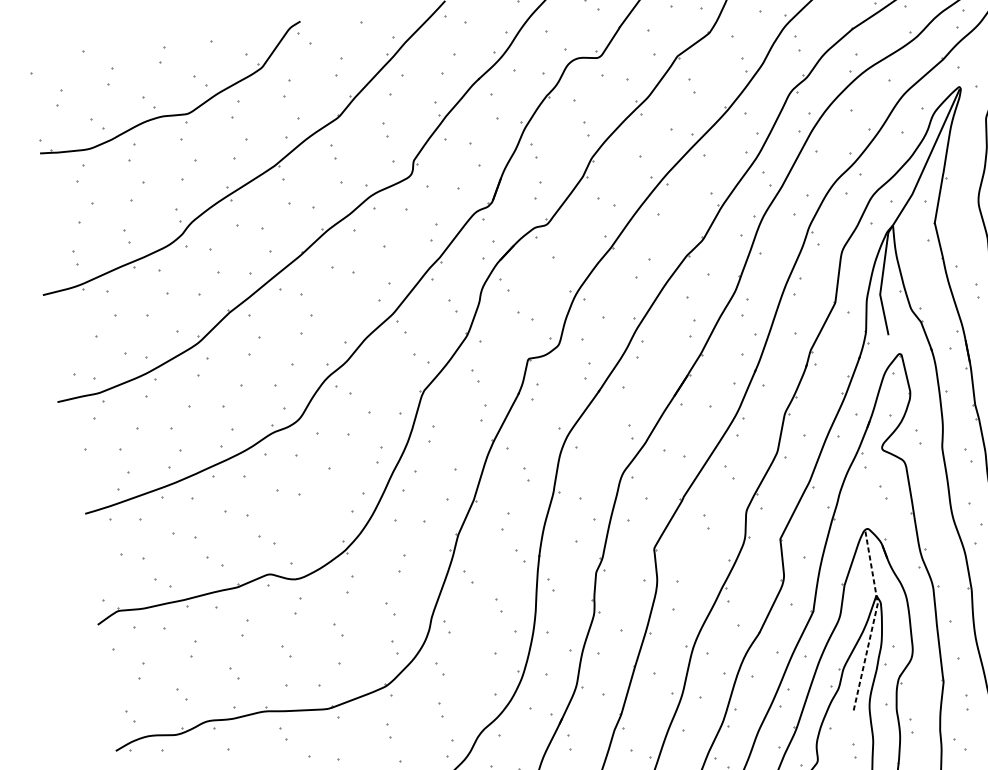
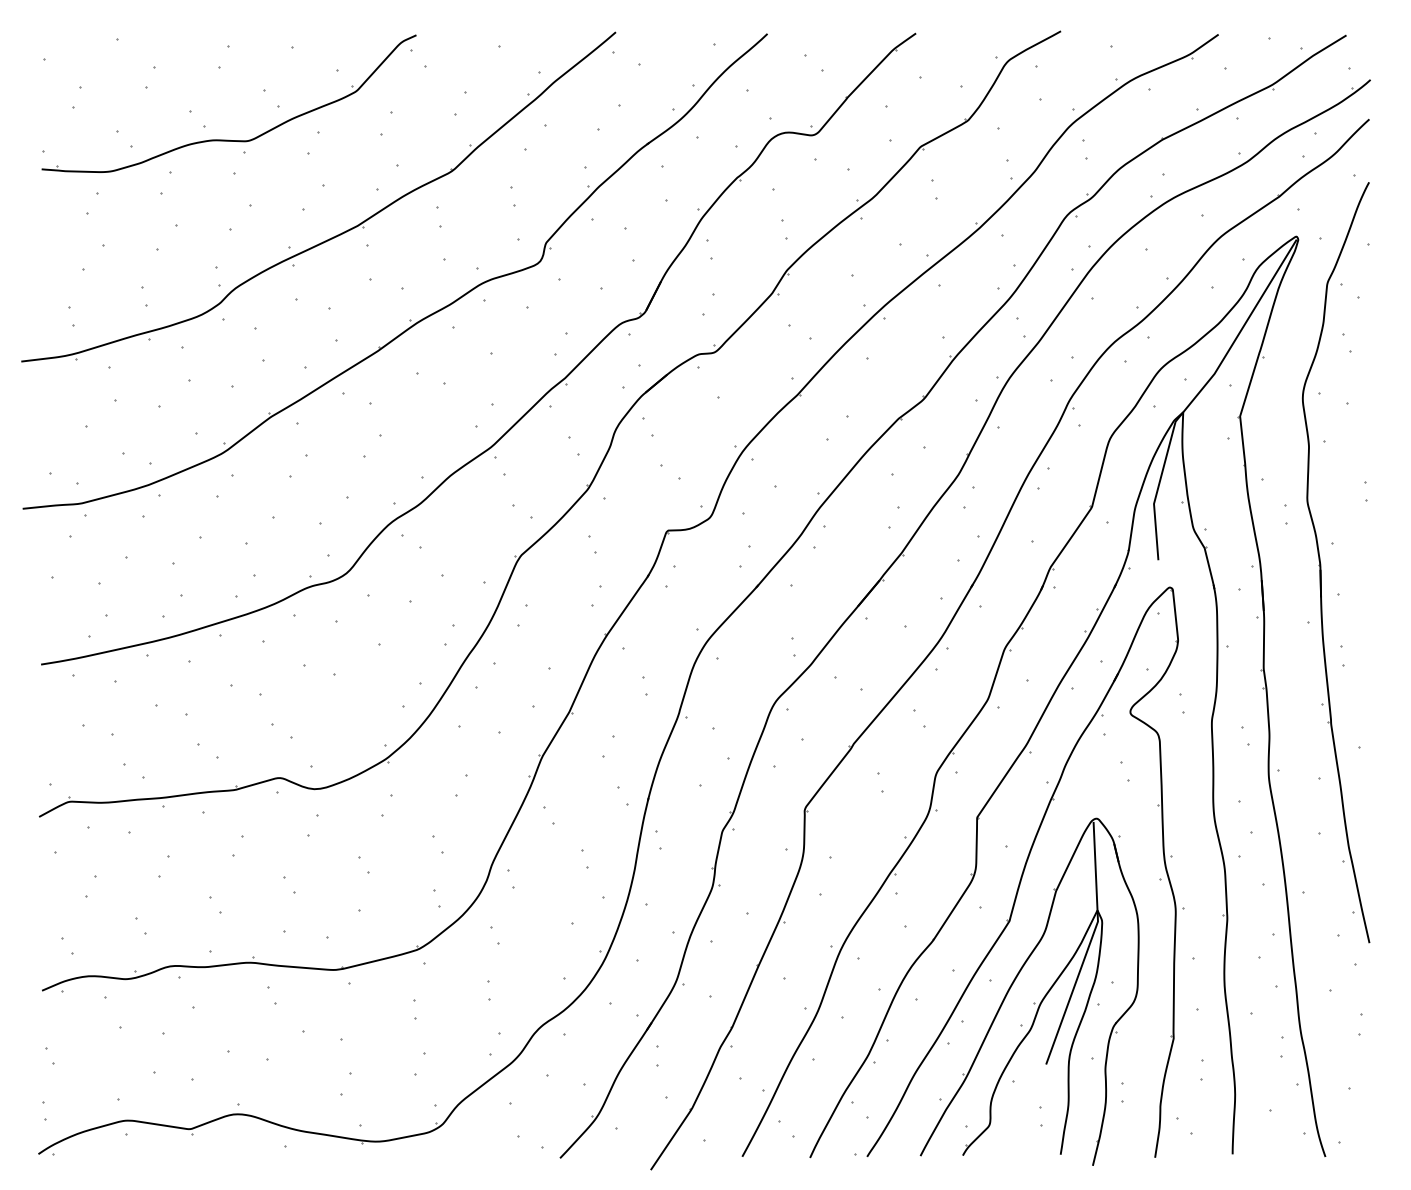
line: (873, 621) -> (1089, 945), dashed -> solid

